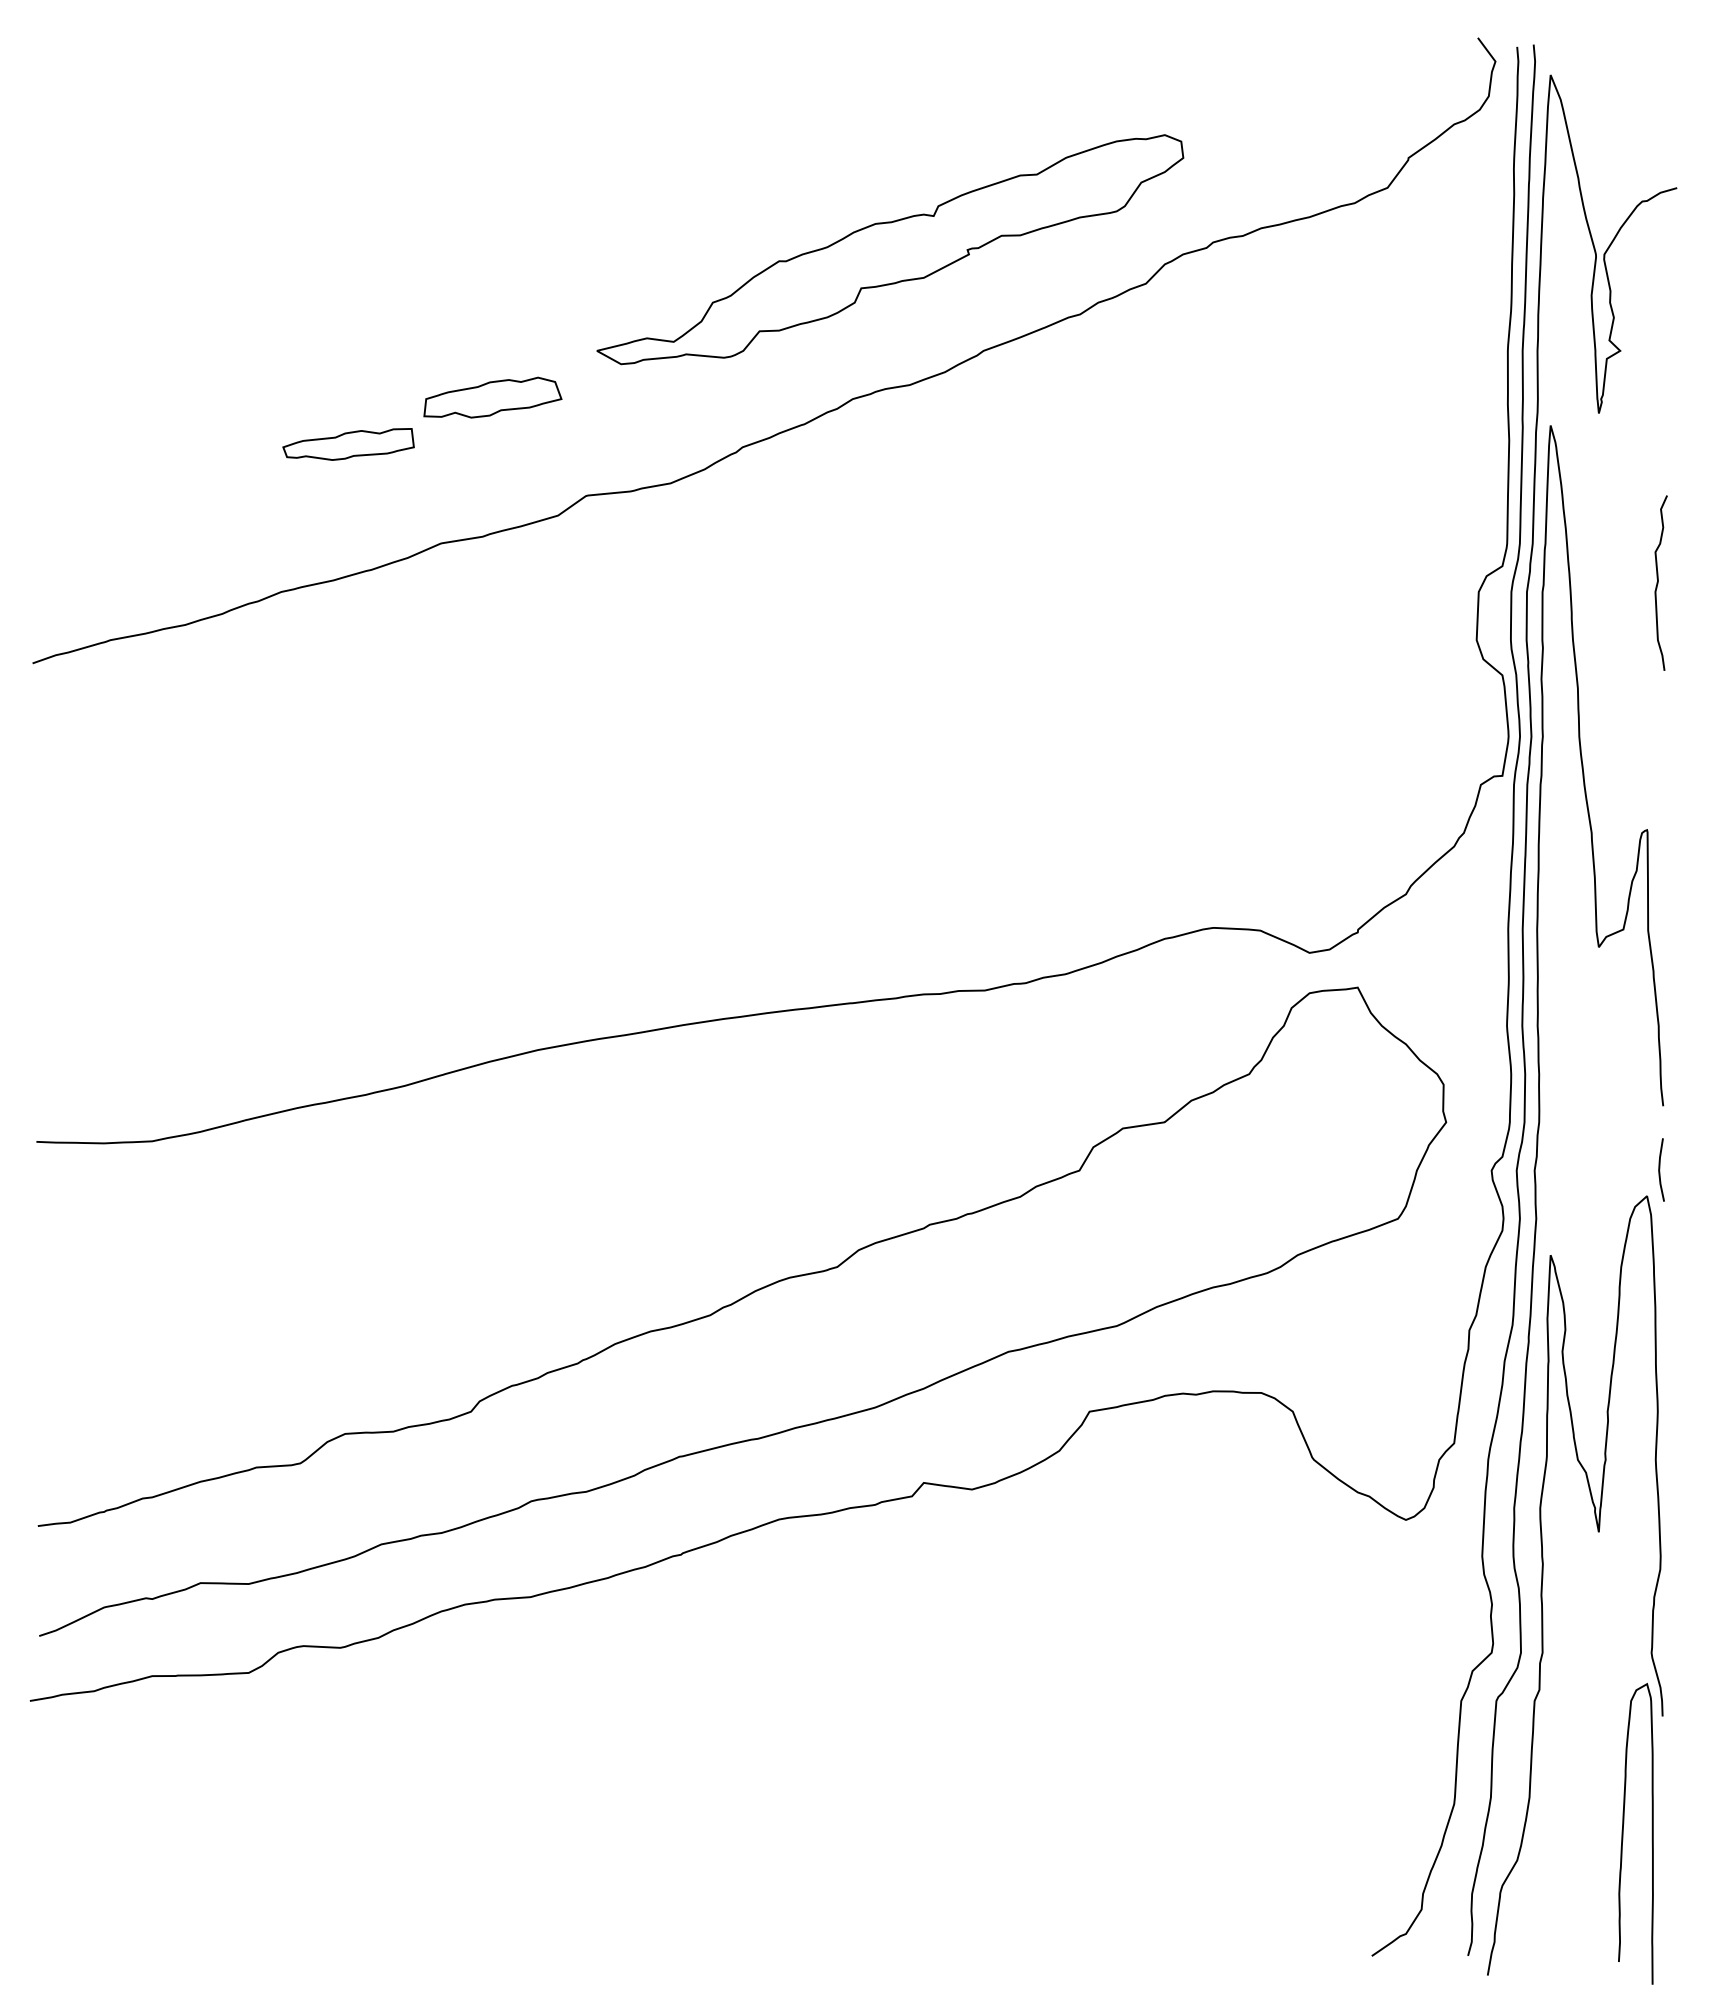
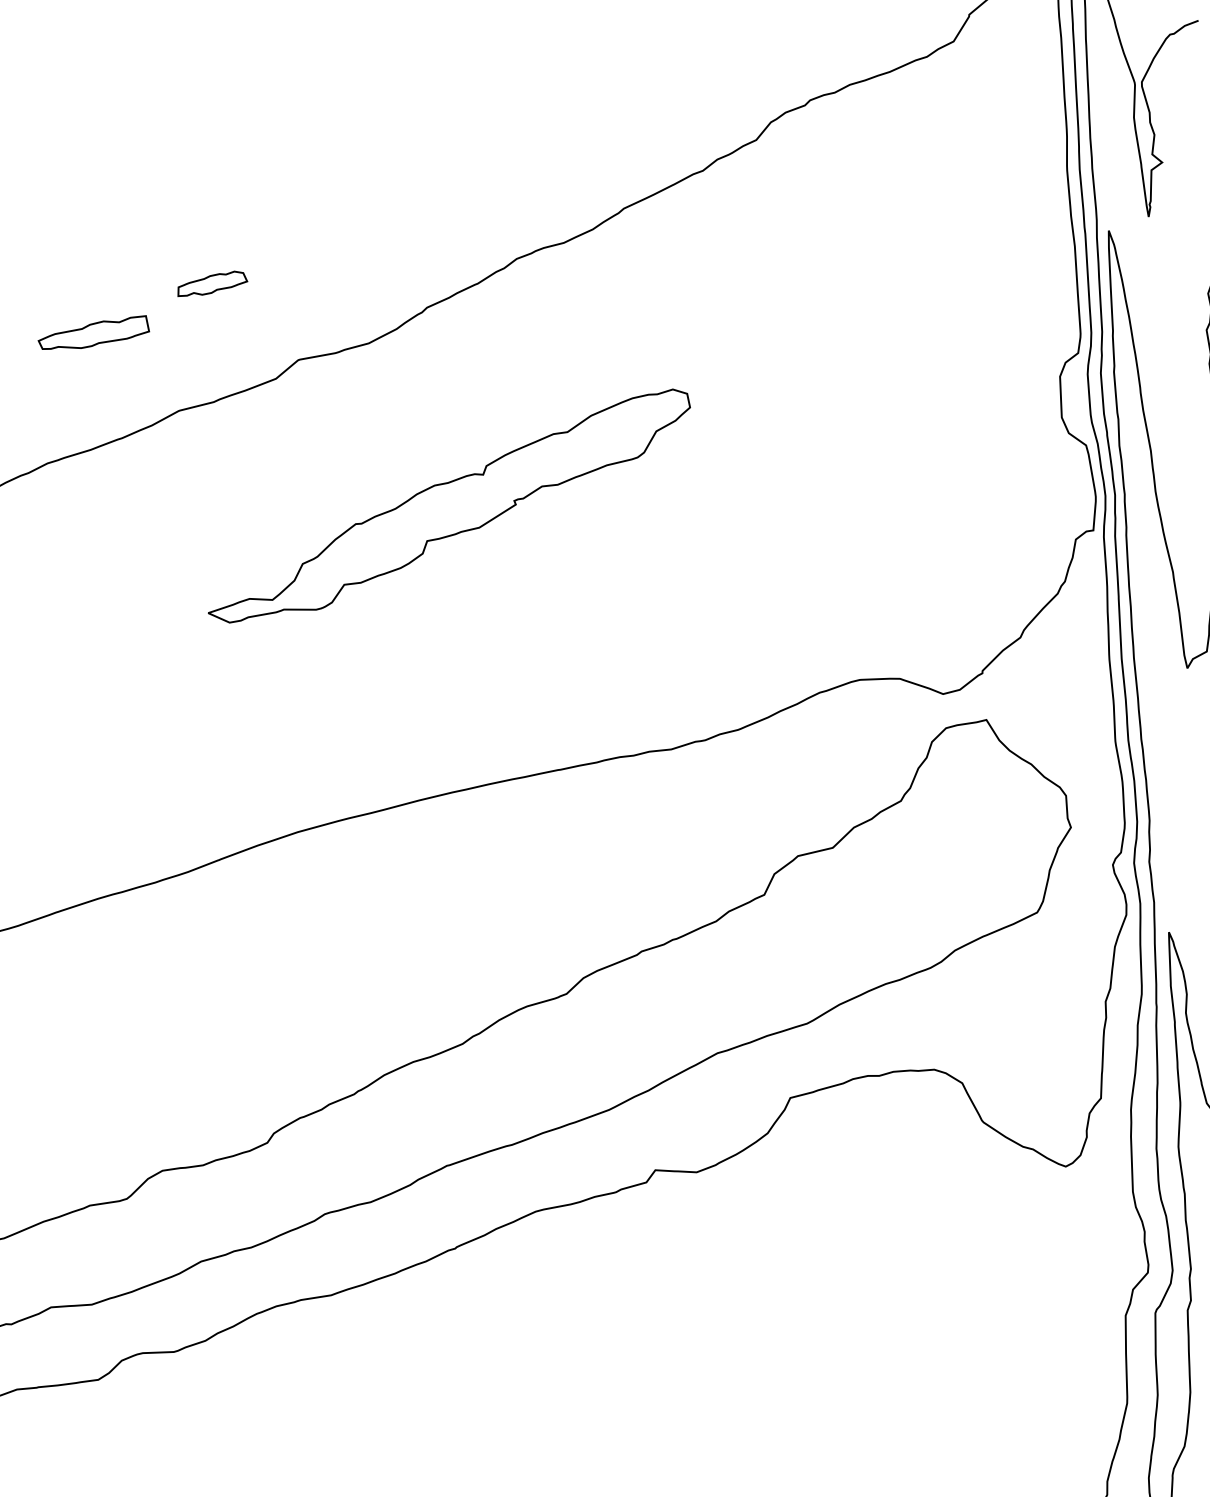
part: (890, 249) -> (449, 506), moved
part: (492, 397) -> (211, 283), size x0.6

